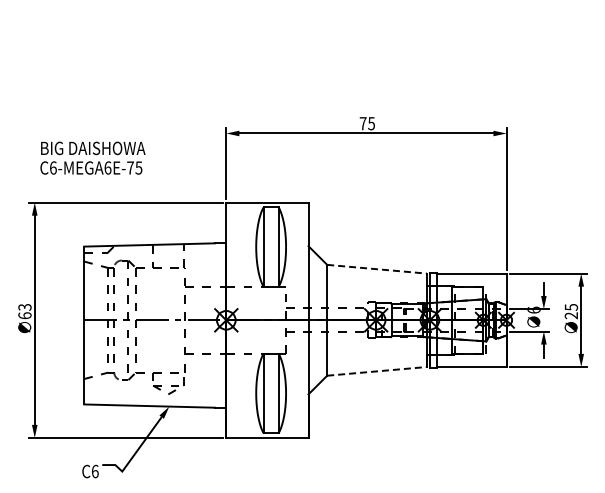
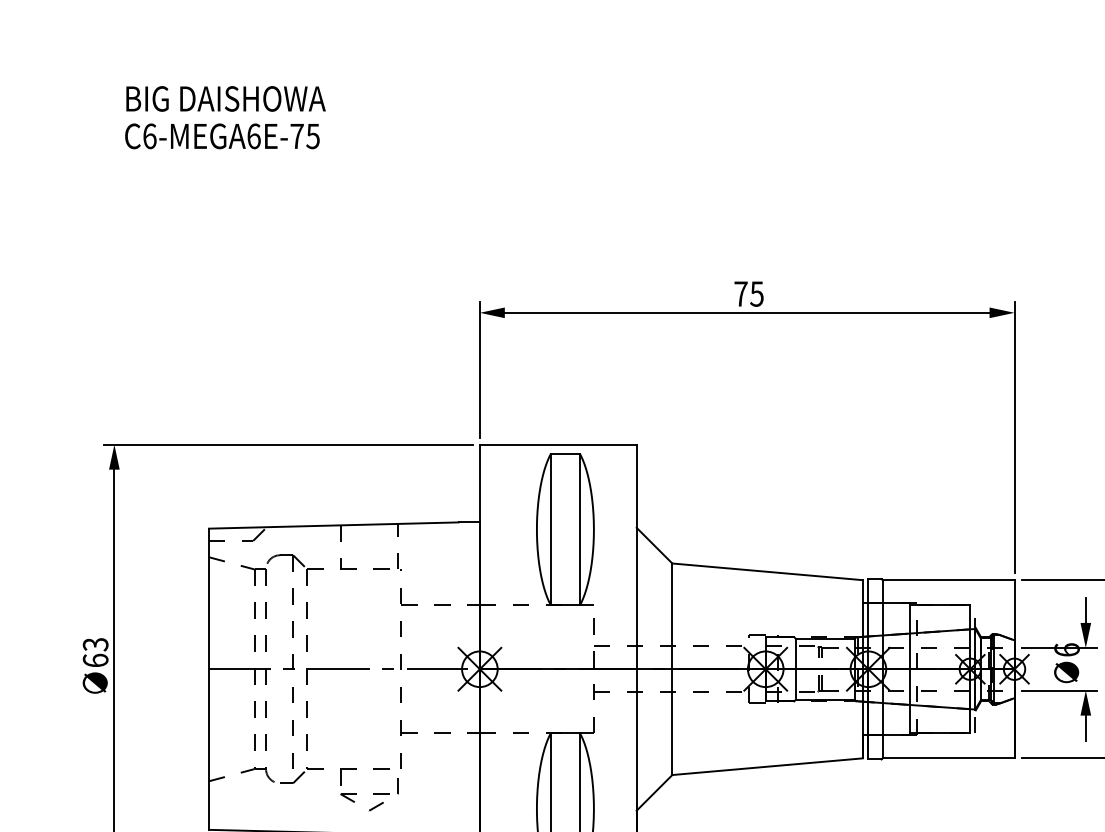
text: (92, 157) -> (224, 116), moved
line: (377, 269) -> (768, 572), dashed -> solid
line: (377, 371) -> (768, 766), dashed -> solid

